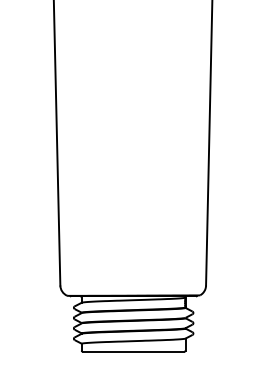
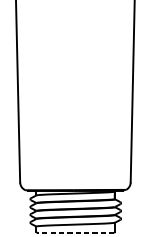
line: (133, 351) -> (75, 232), solid -> dashed

